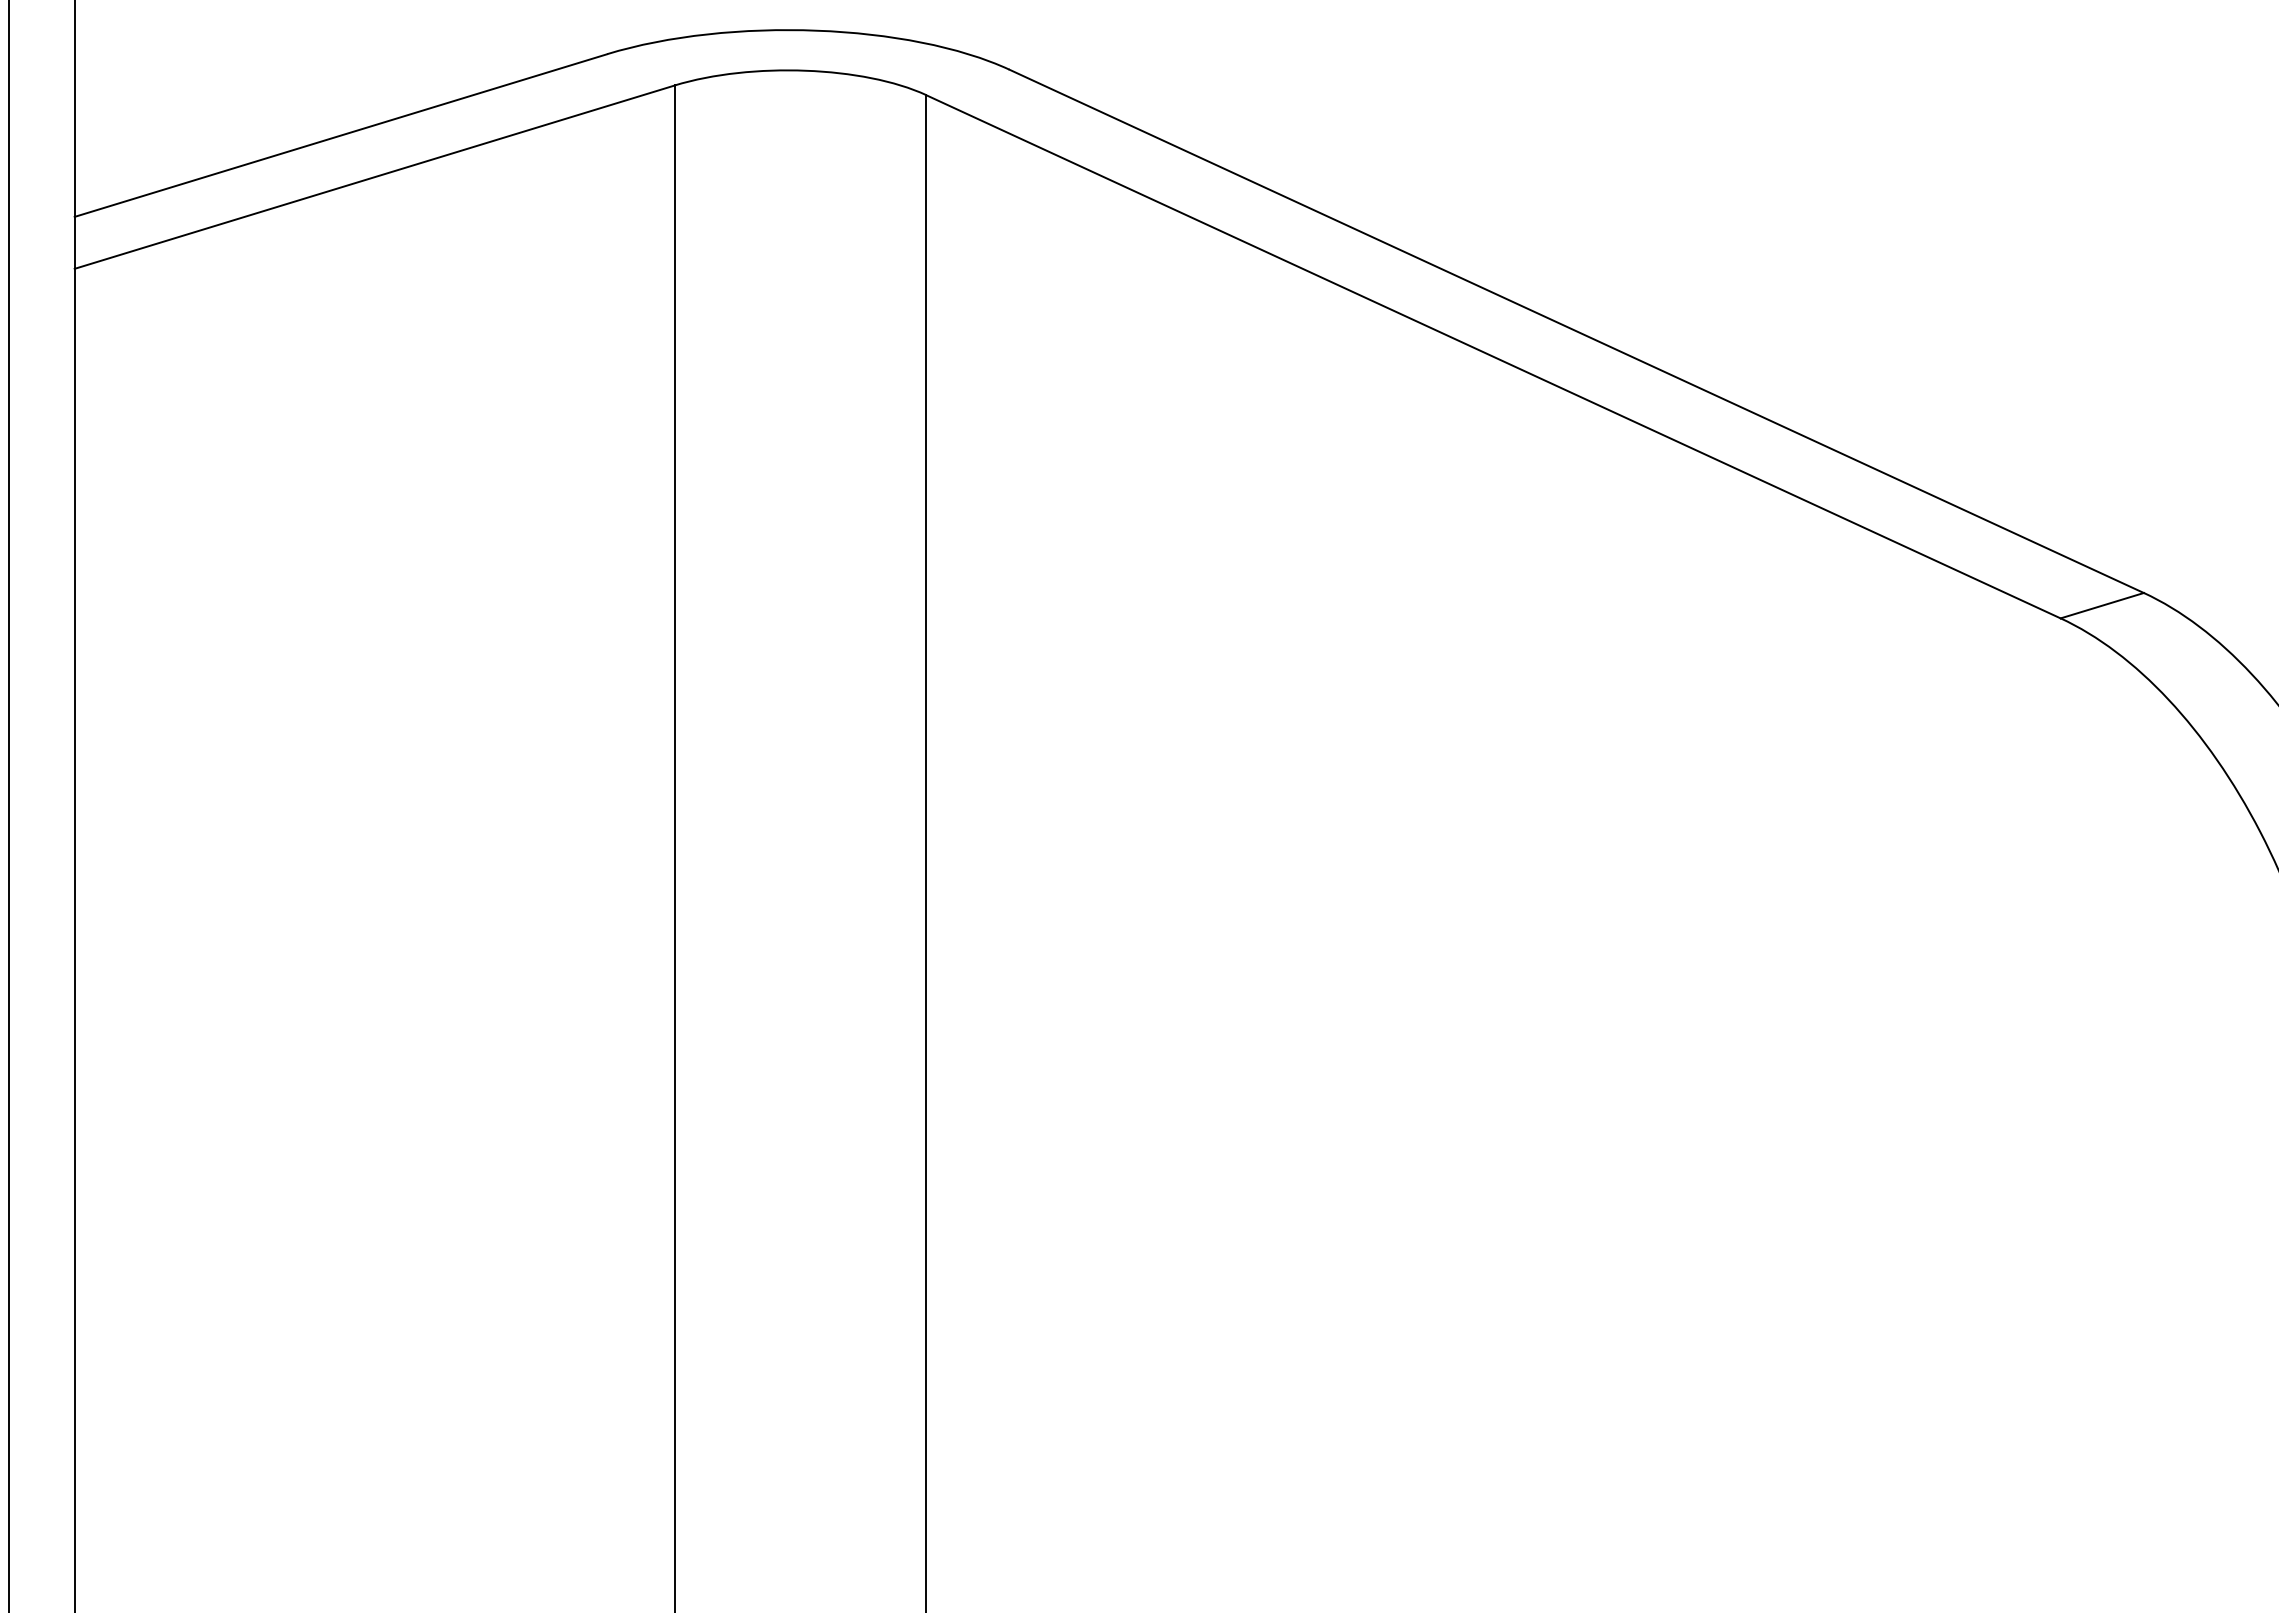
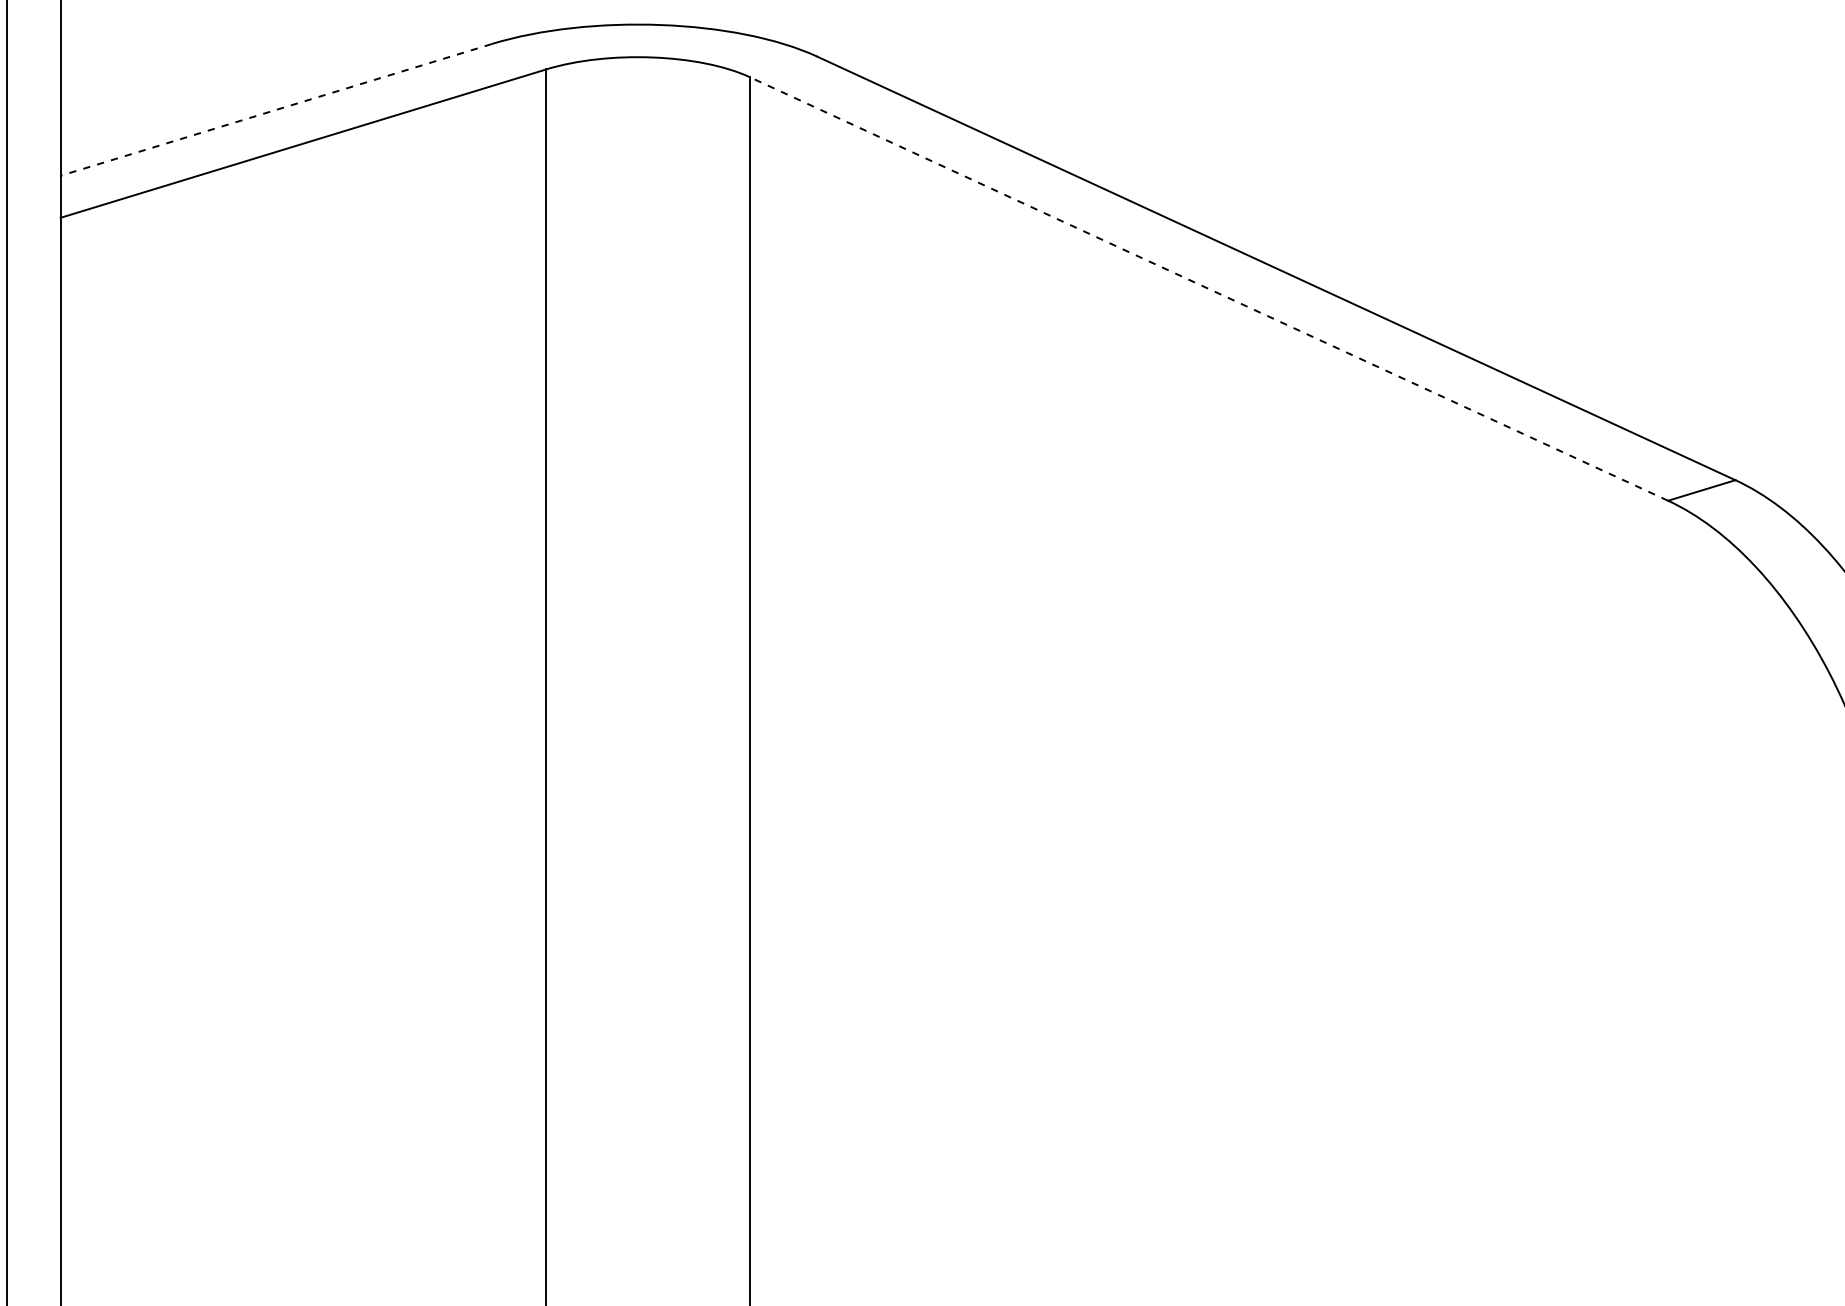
line: (340, 135) -> (275, 109), solid -> dashed
line: (1493, 356) -> (1209, 288), solid -> dashed

